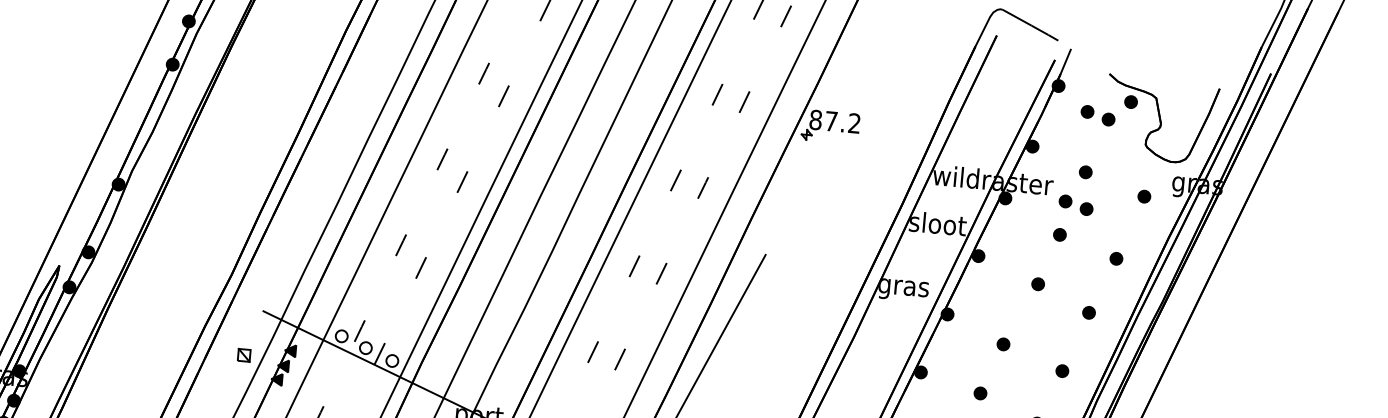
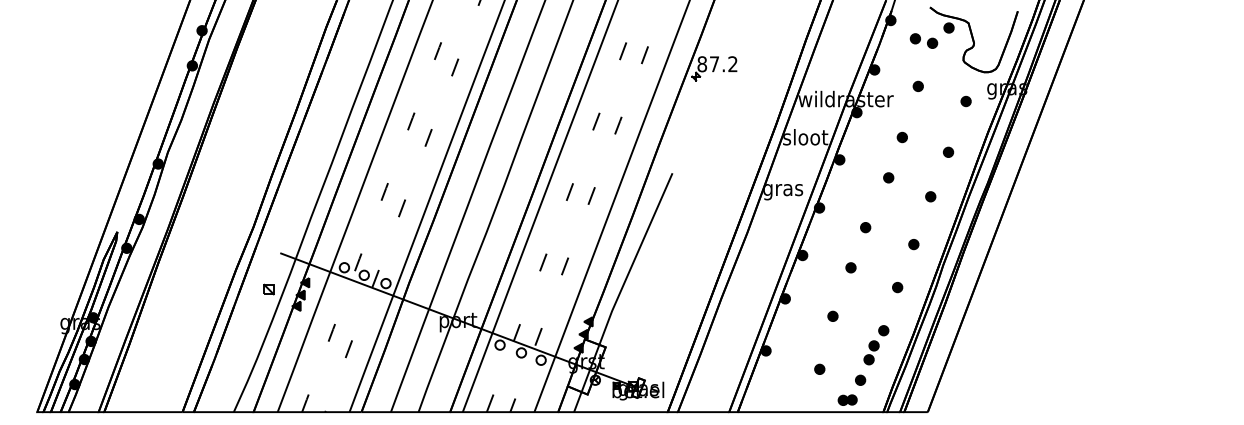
part: (1075, 204) -> (912, 112), removed

